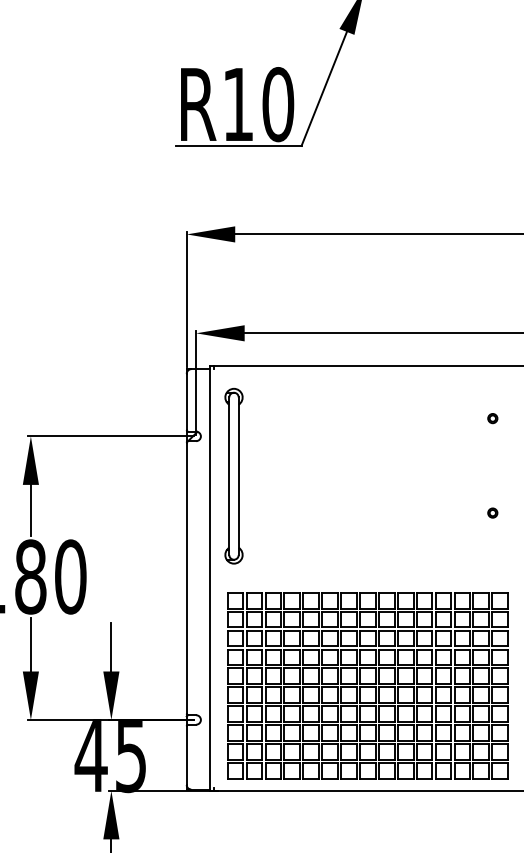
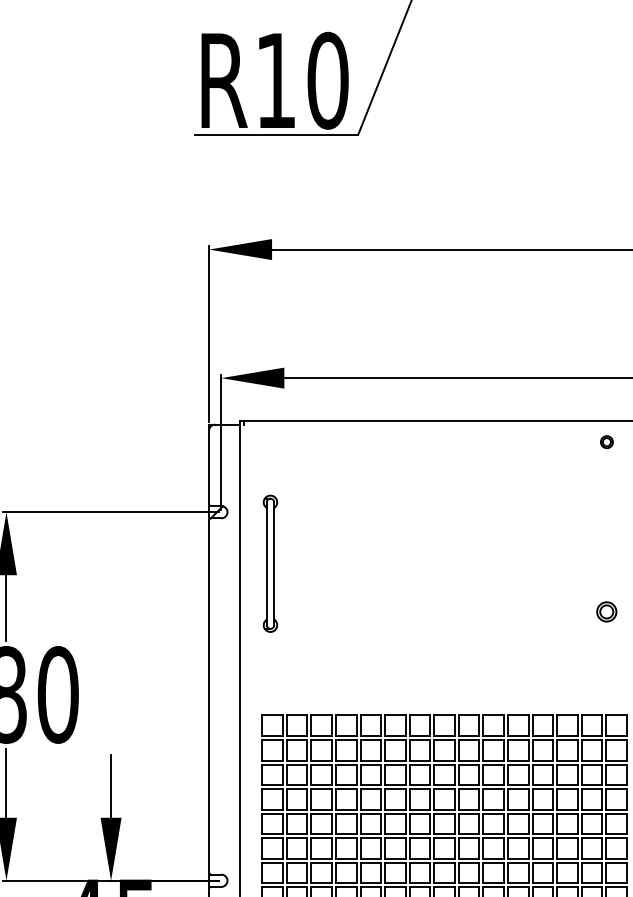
part: (492, 418) -> (606, 442), moved
part: (233, 475) -> (269, 562), size x0.6
part: (492, 512) -> (606, 611), size x1.6

